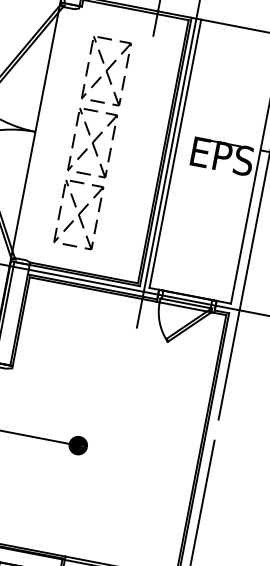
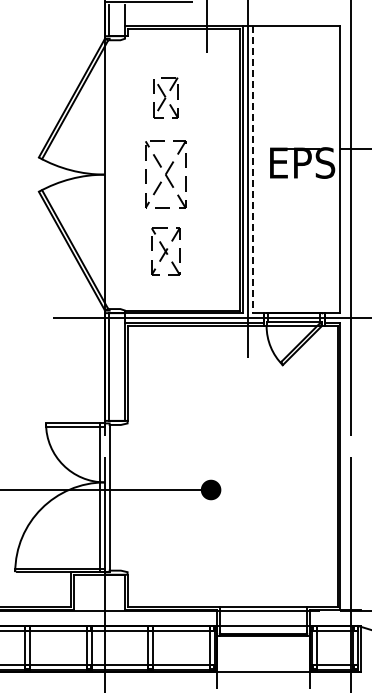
part: (106, 70) -> (165, 97), size x0.6
line: (175, 153) -> (253, 169), solid -> dashed
part: (78, 214) -> (165, 251), size x0.7

